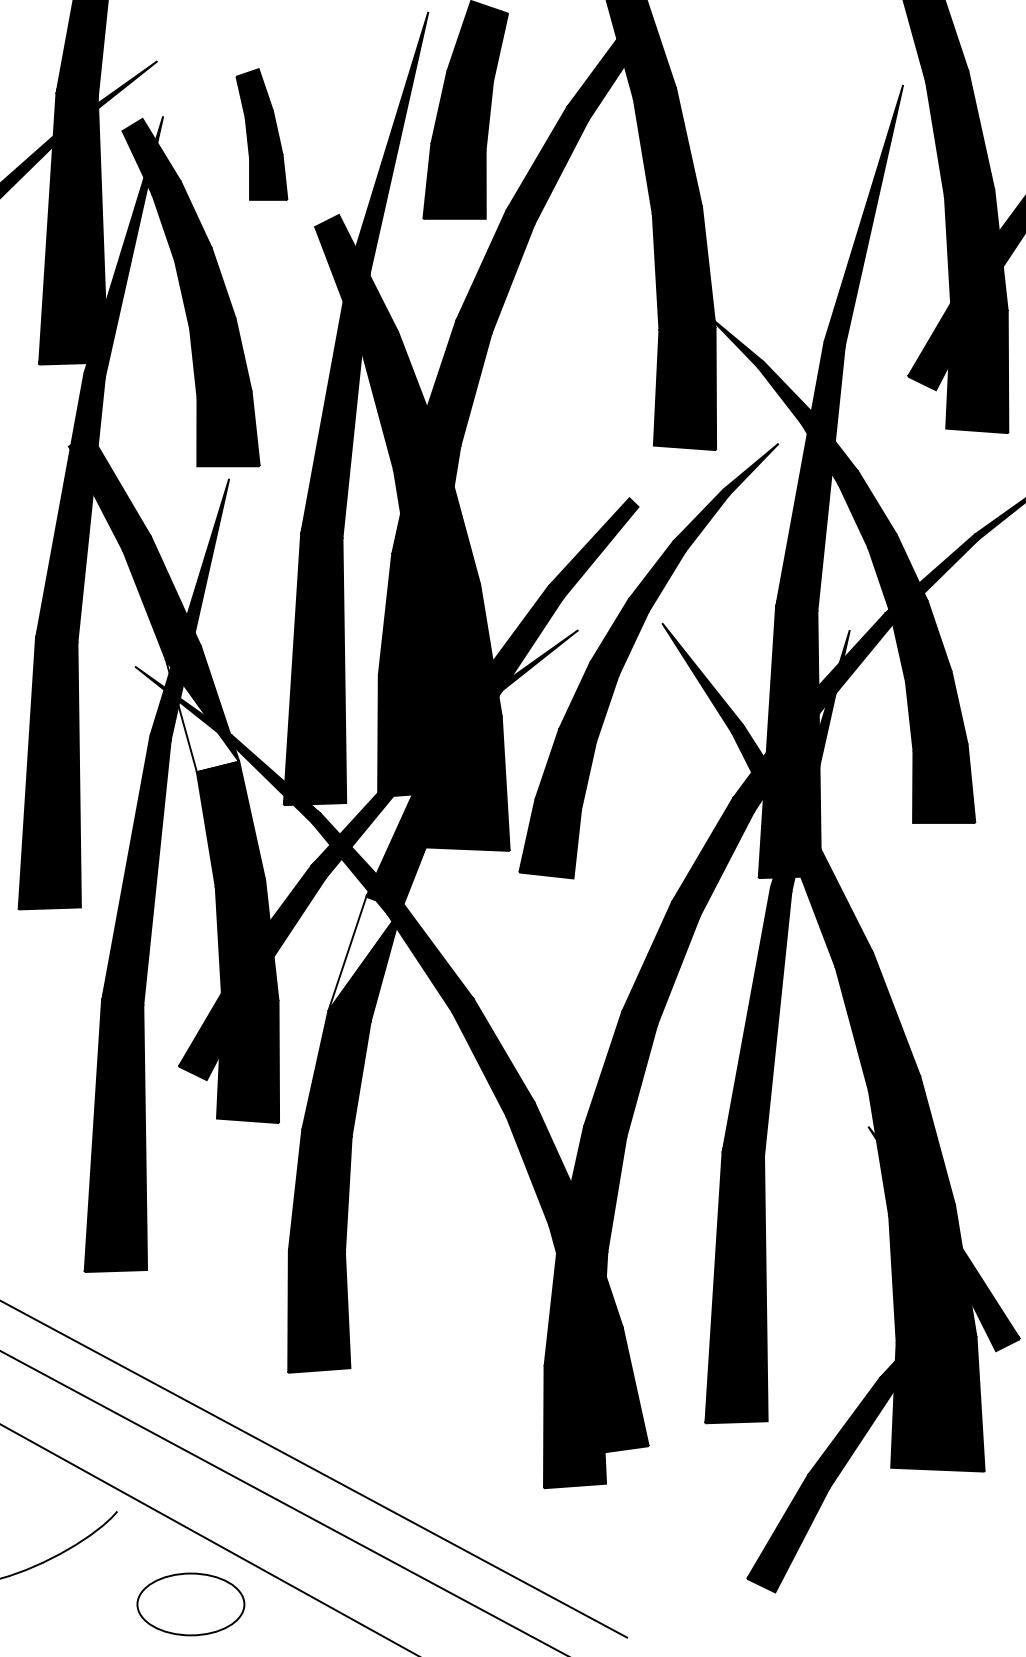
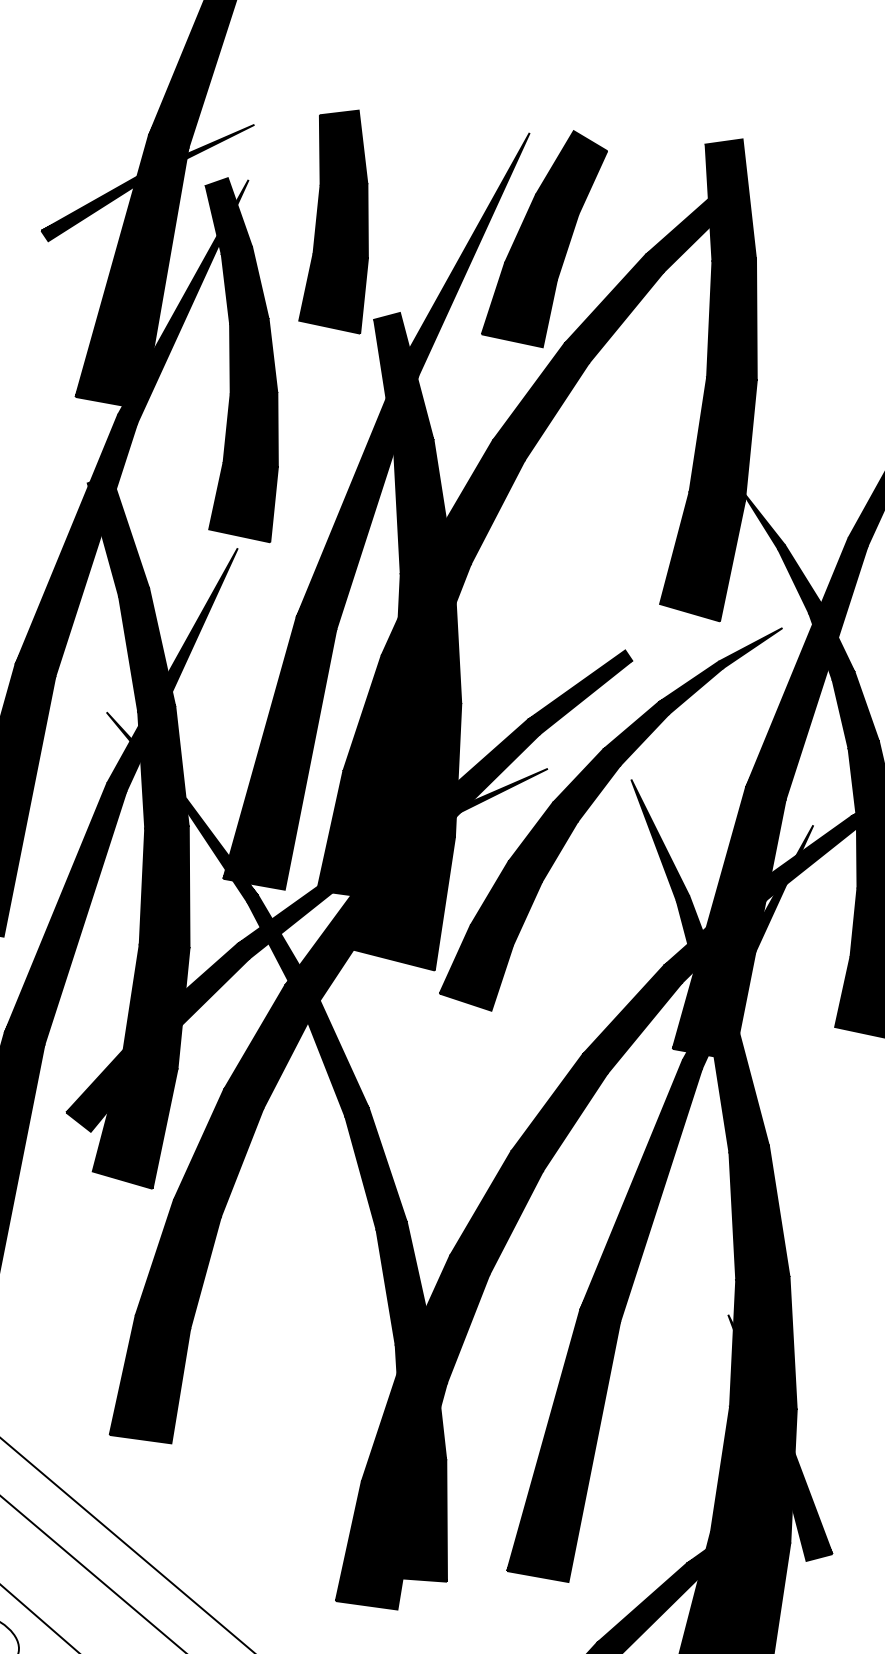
part: (261, 134) -> (340, 218), size x1.67
fill: (202, 715) -> (162, 774), added
fill: (364, 953) -> (271, 1040), added

